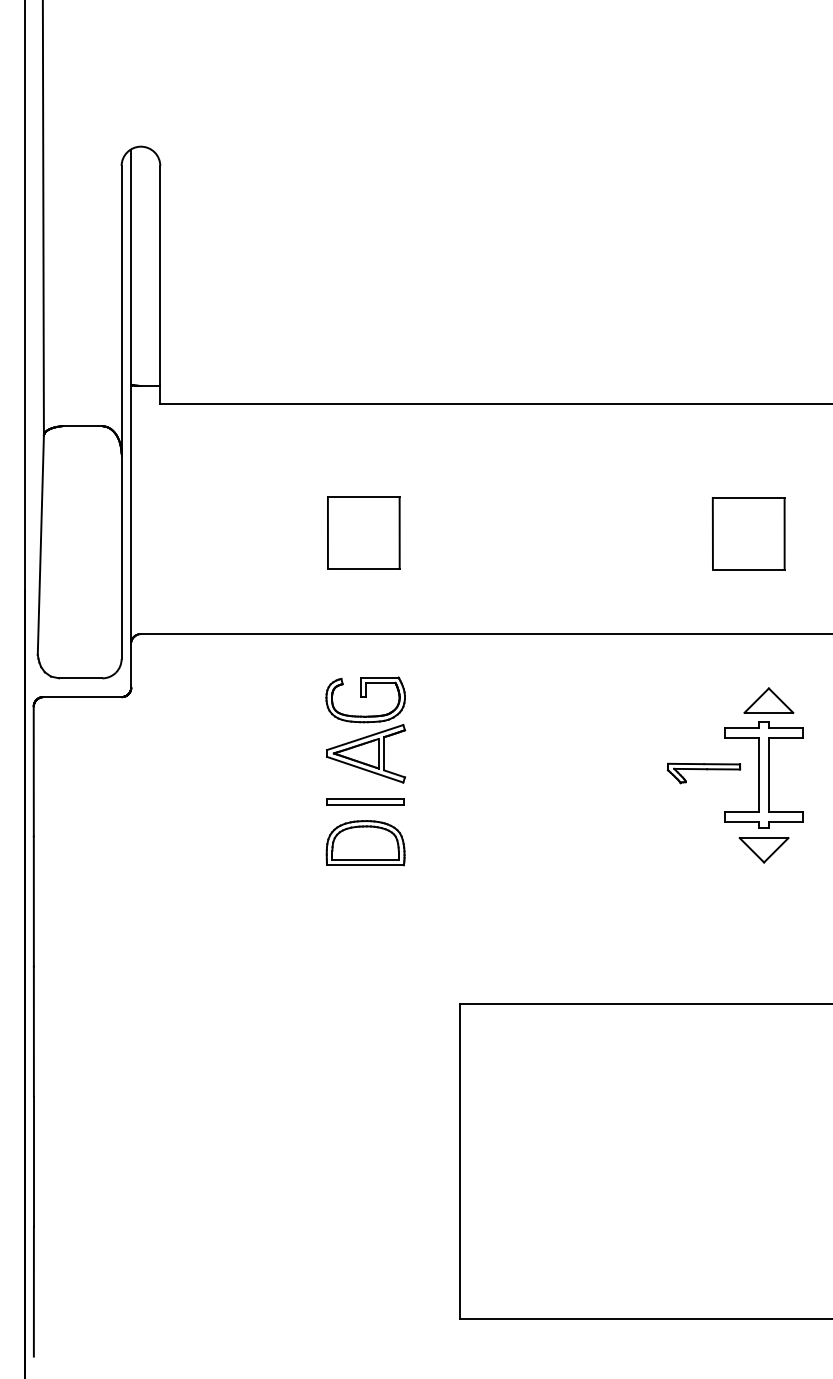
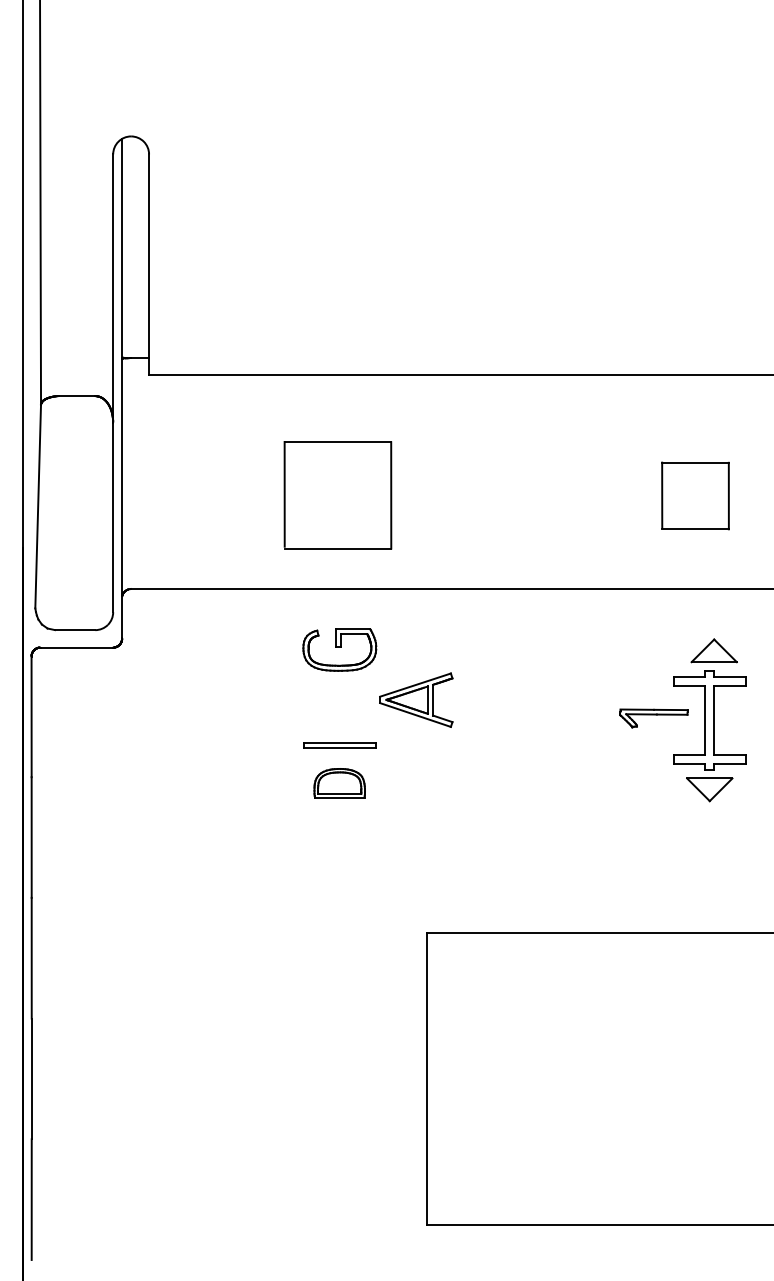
part: (363, 532) -> (337, 494), size x1.6
part: (366, 753) -> (416, 699), moved
part: (365, 843) -> (339, 783), size x0.7

